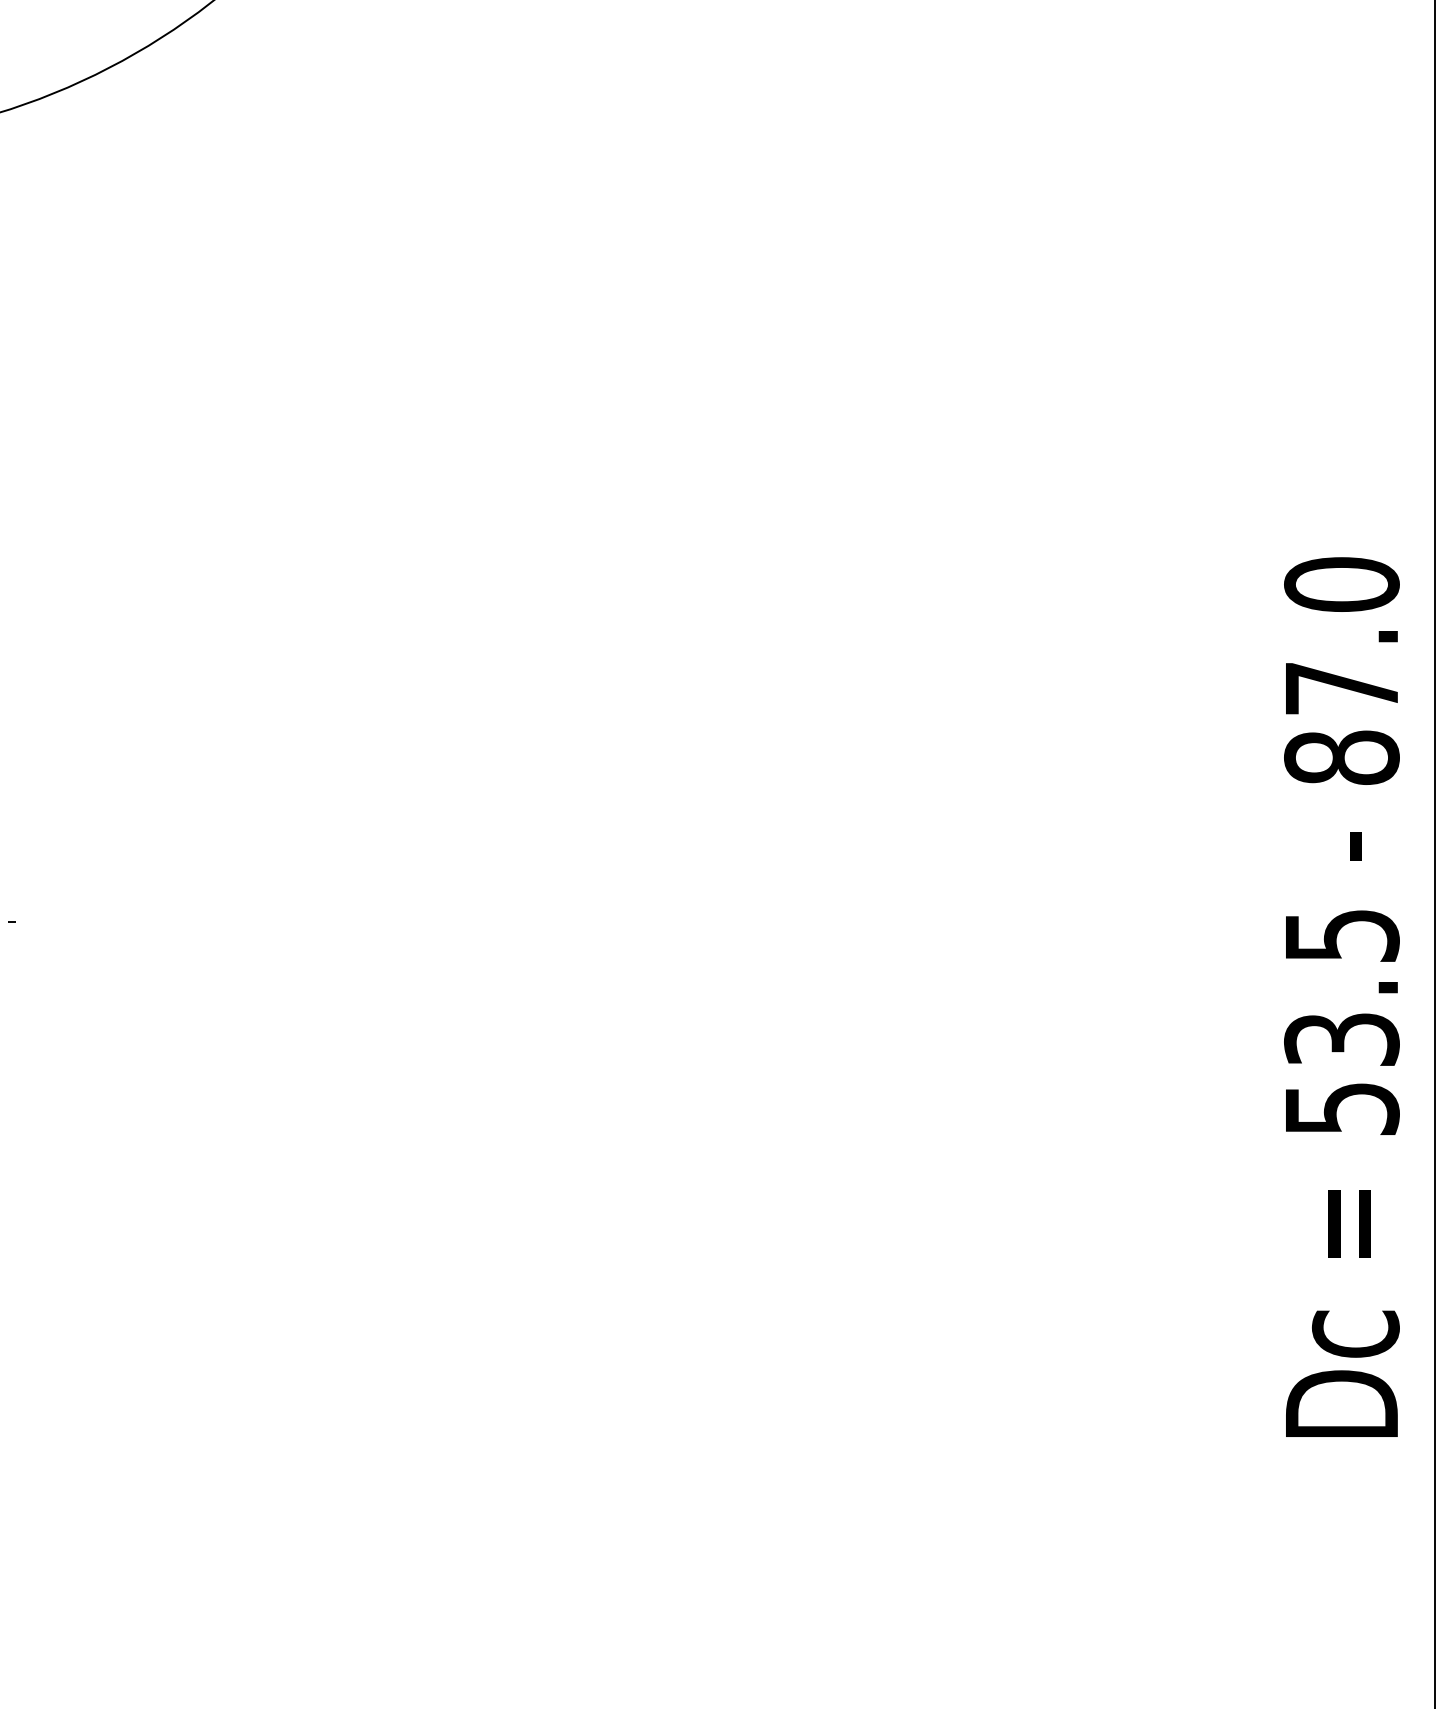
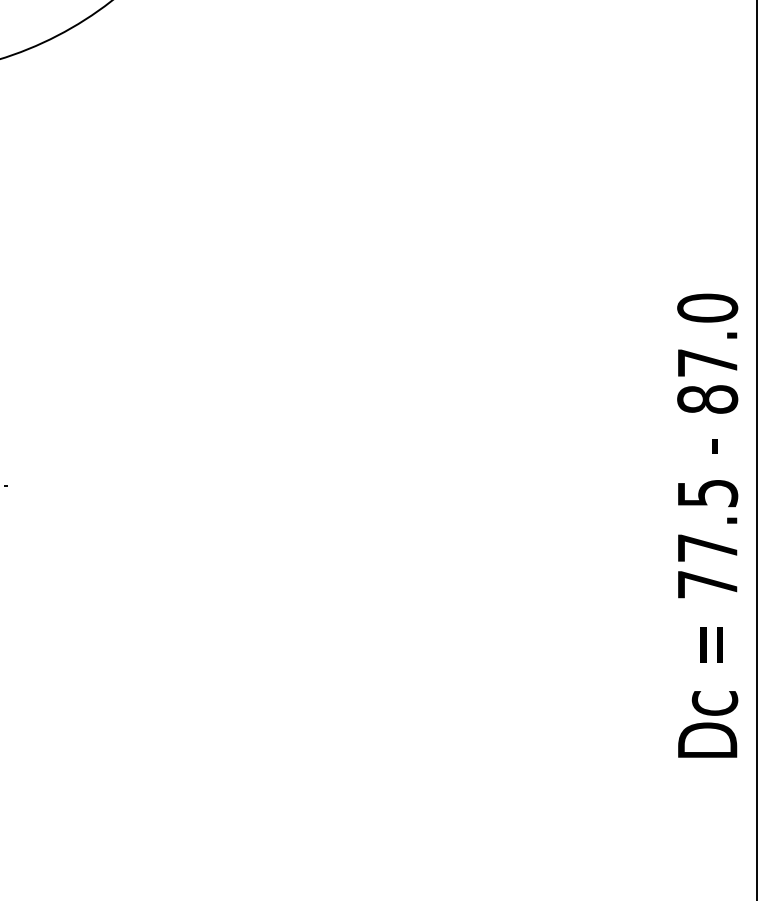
text: (1341, 1074) -> (707, 566), 53.5 -> 77.5

